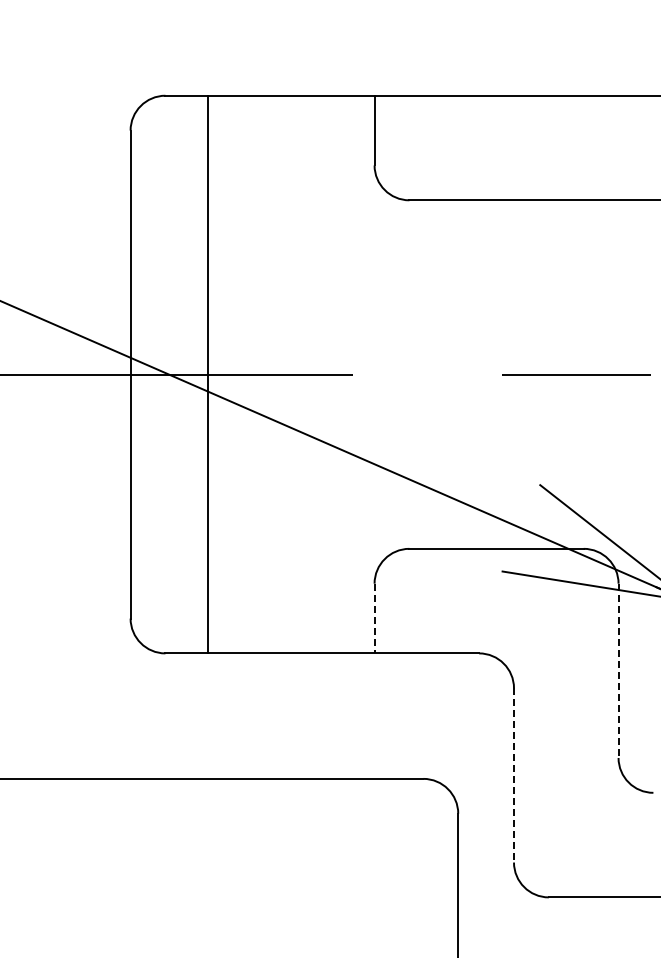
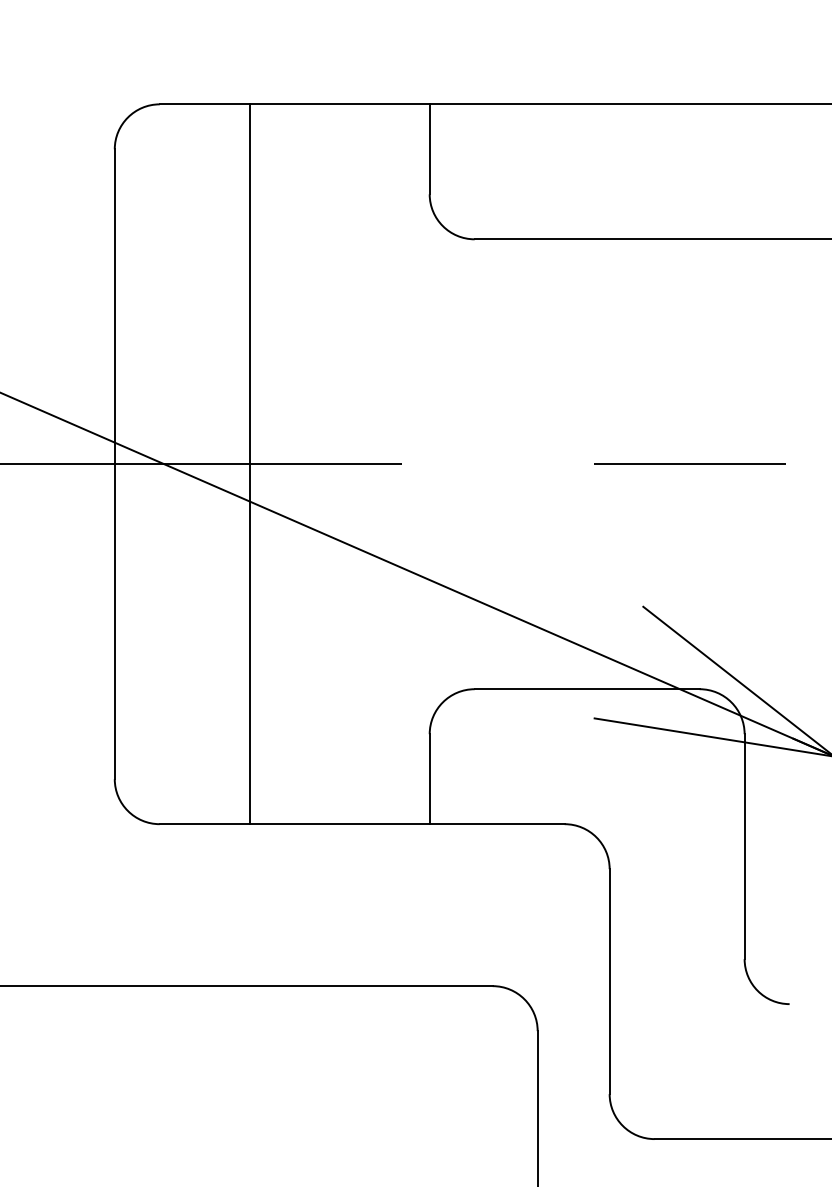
line: (208, 374) -> (250, 464), moved
line: (374, 618) -> (429, 779), dashed -> solid
line: (618, 671) -> (744, 847), dashed -> solid
line: (514, 775) -> (610, 981), dashed -> solid

